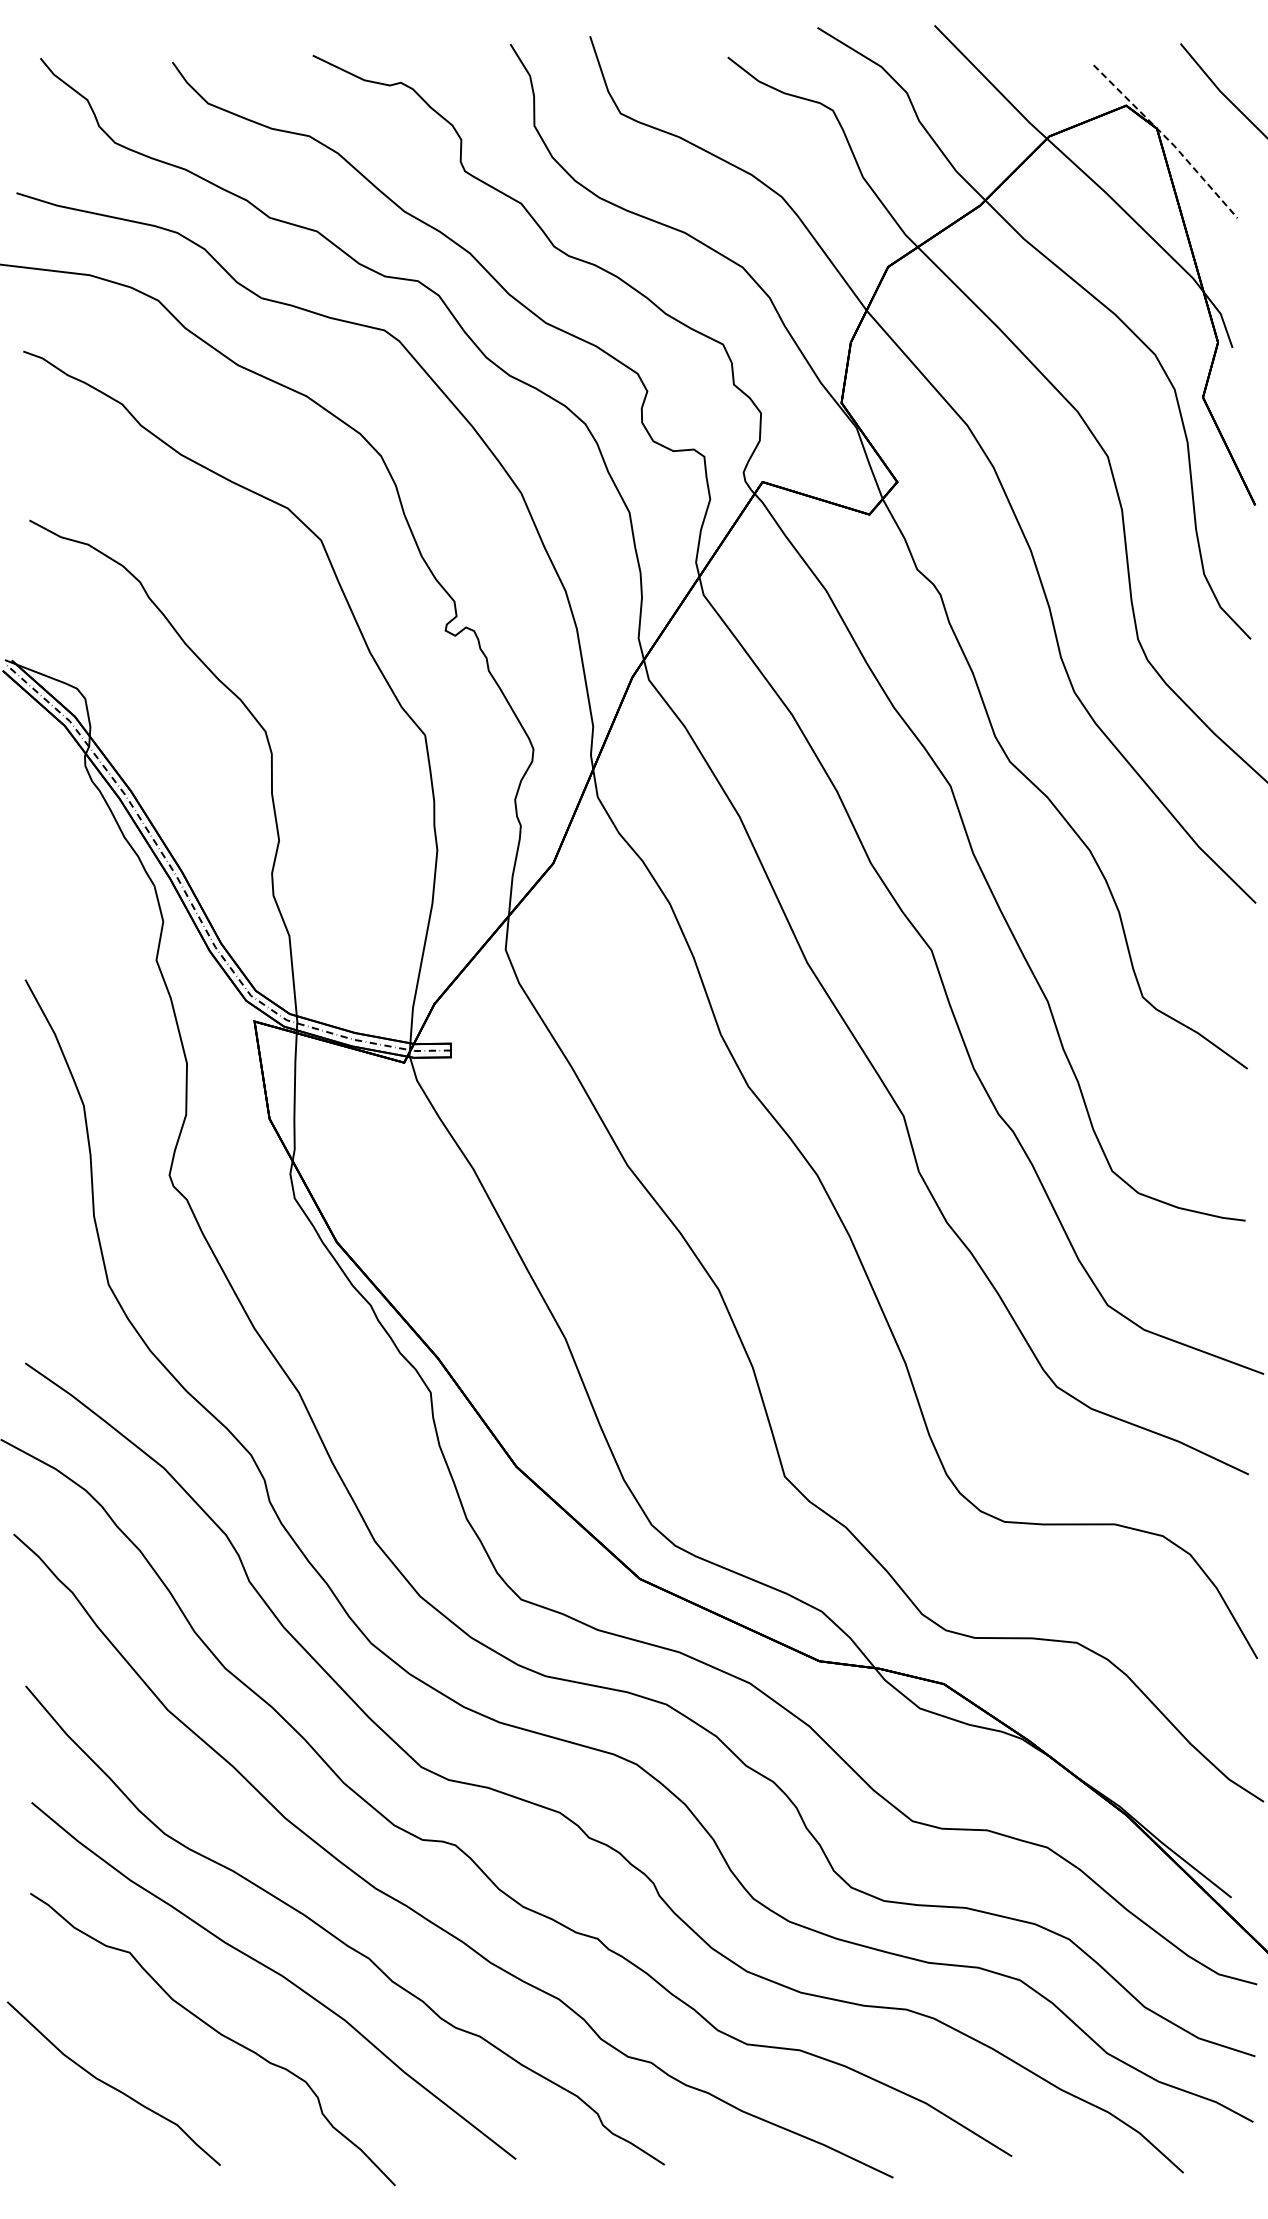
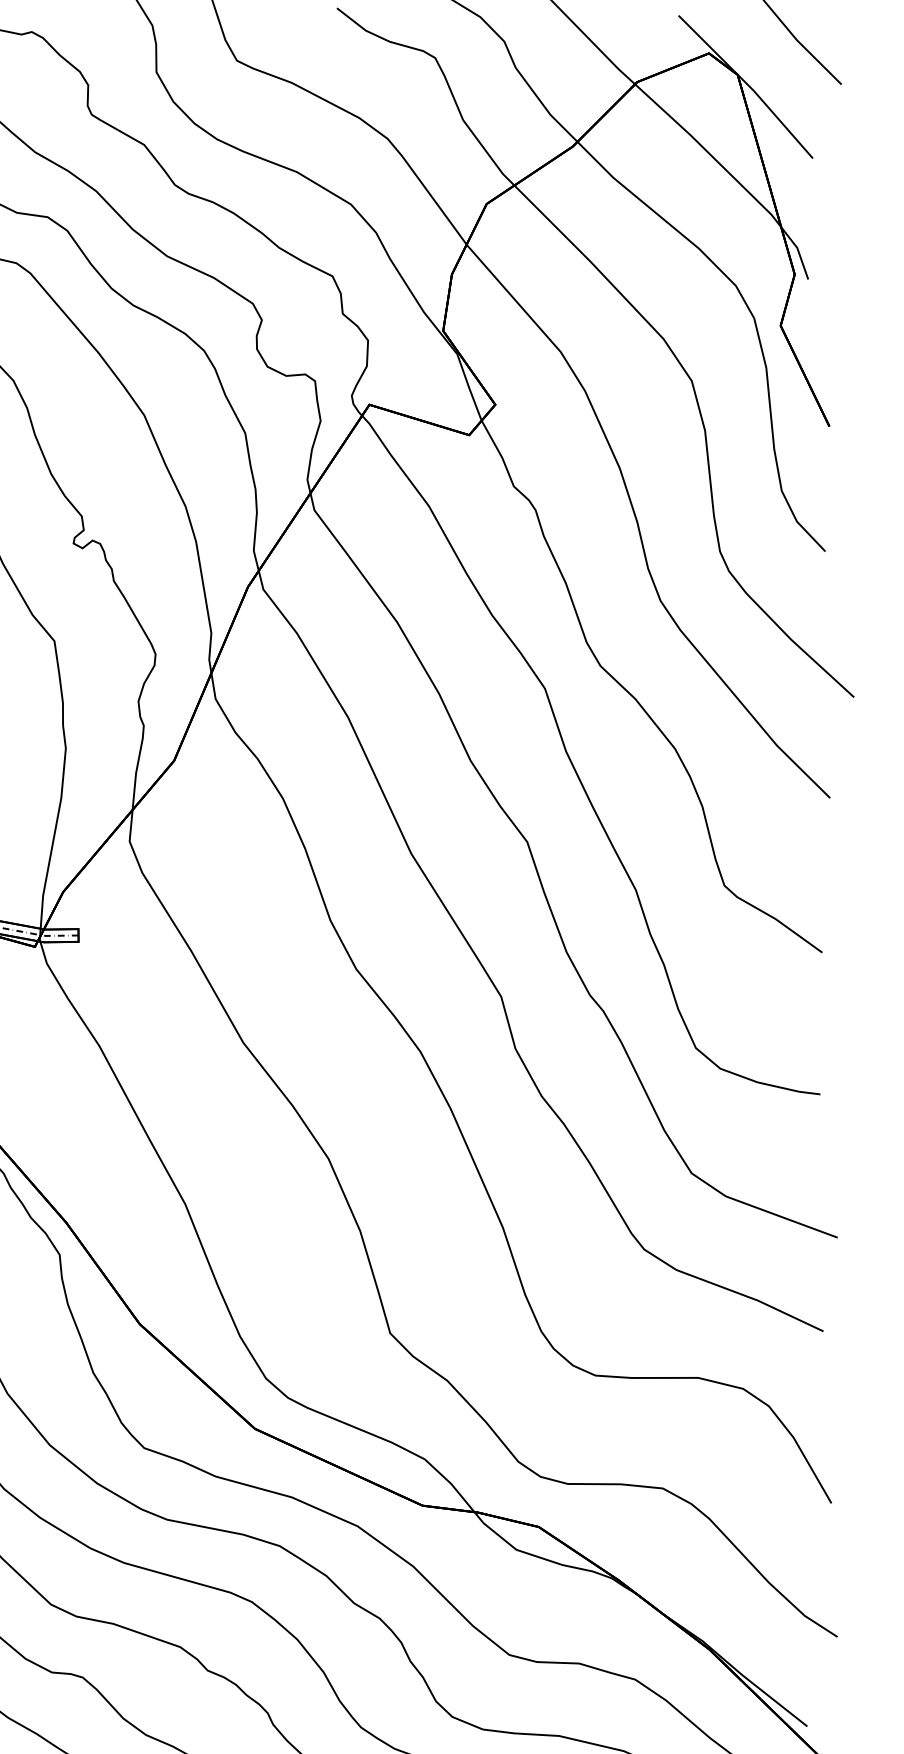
line: (1168, 139) -> (748, 84), dashed -> solid

